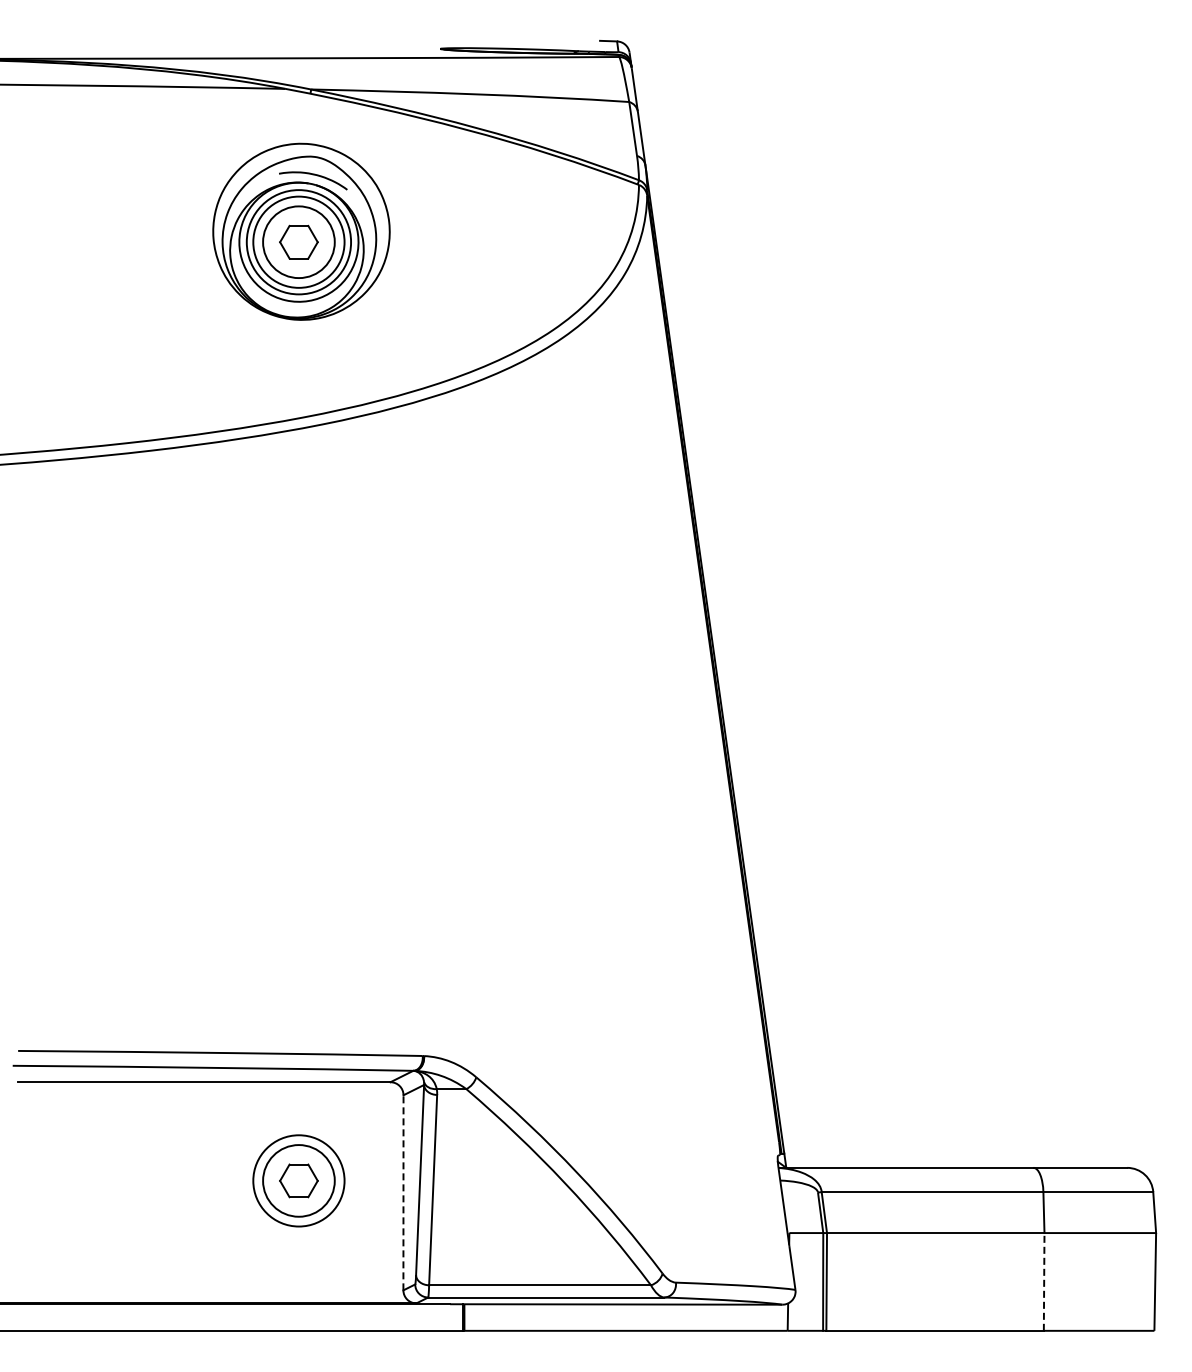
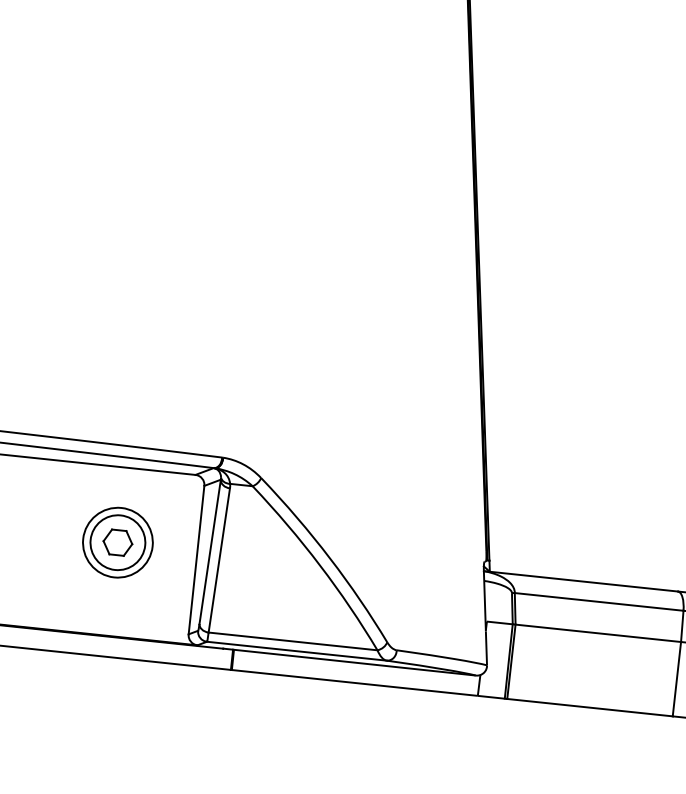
line: (403, 1192) -> (196, 559), dashed -> solid
line: (1044, 1281) -> (677, 678), dashed -> solid

